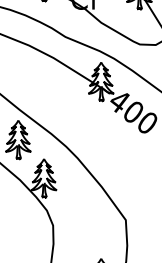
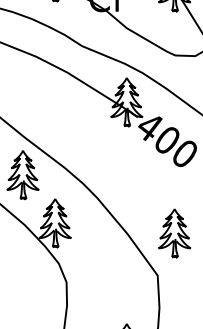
part: (139, 186) -> (174, 233), added

